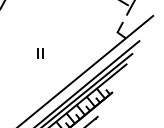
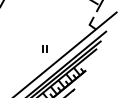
part: (40, 52) -> (44, 48), moved

